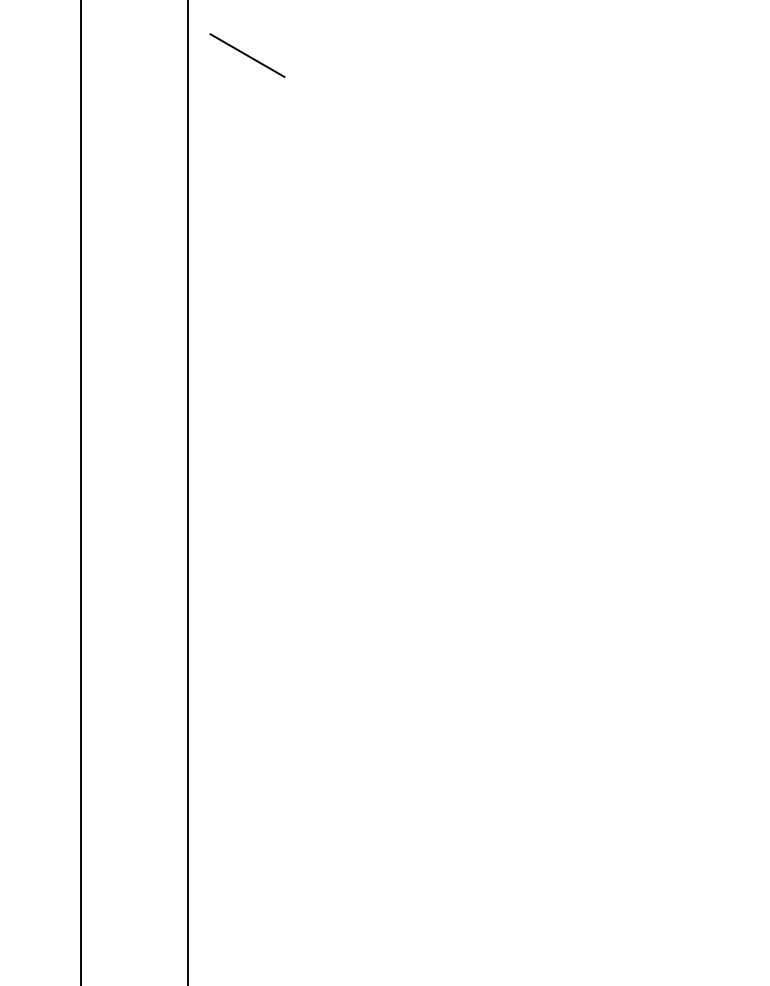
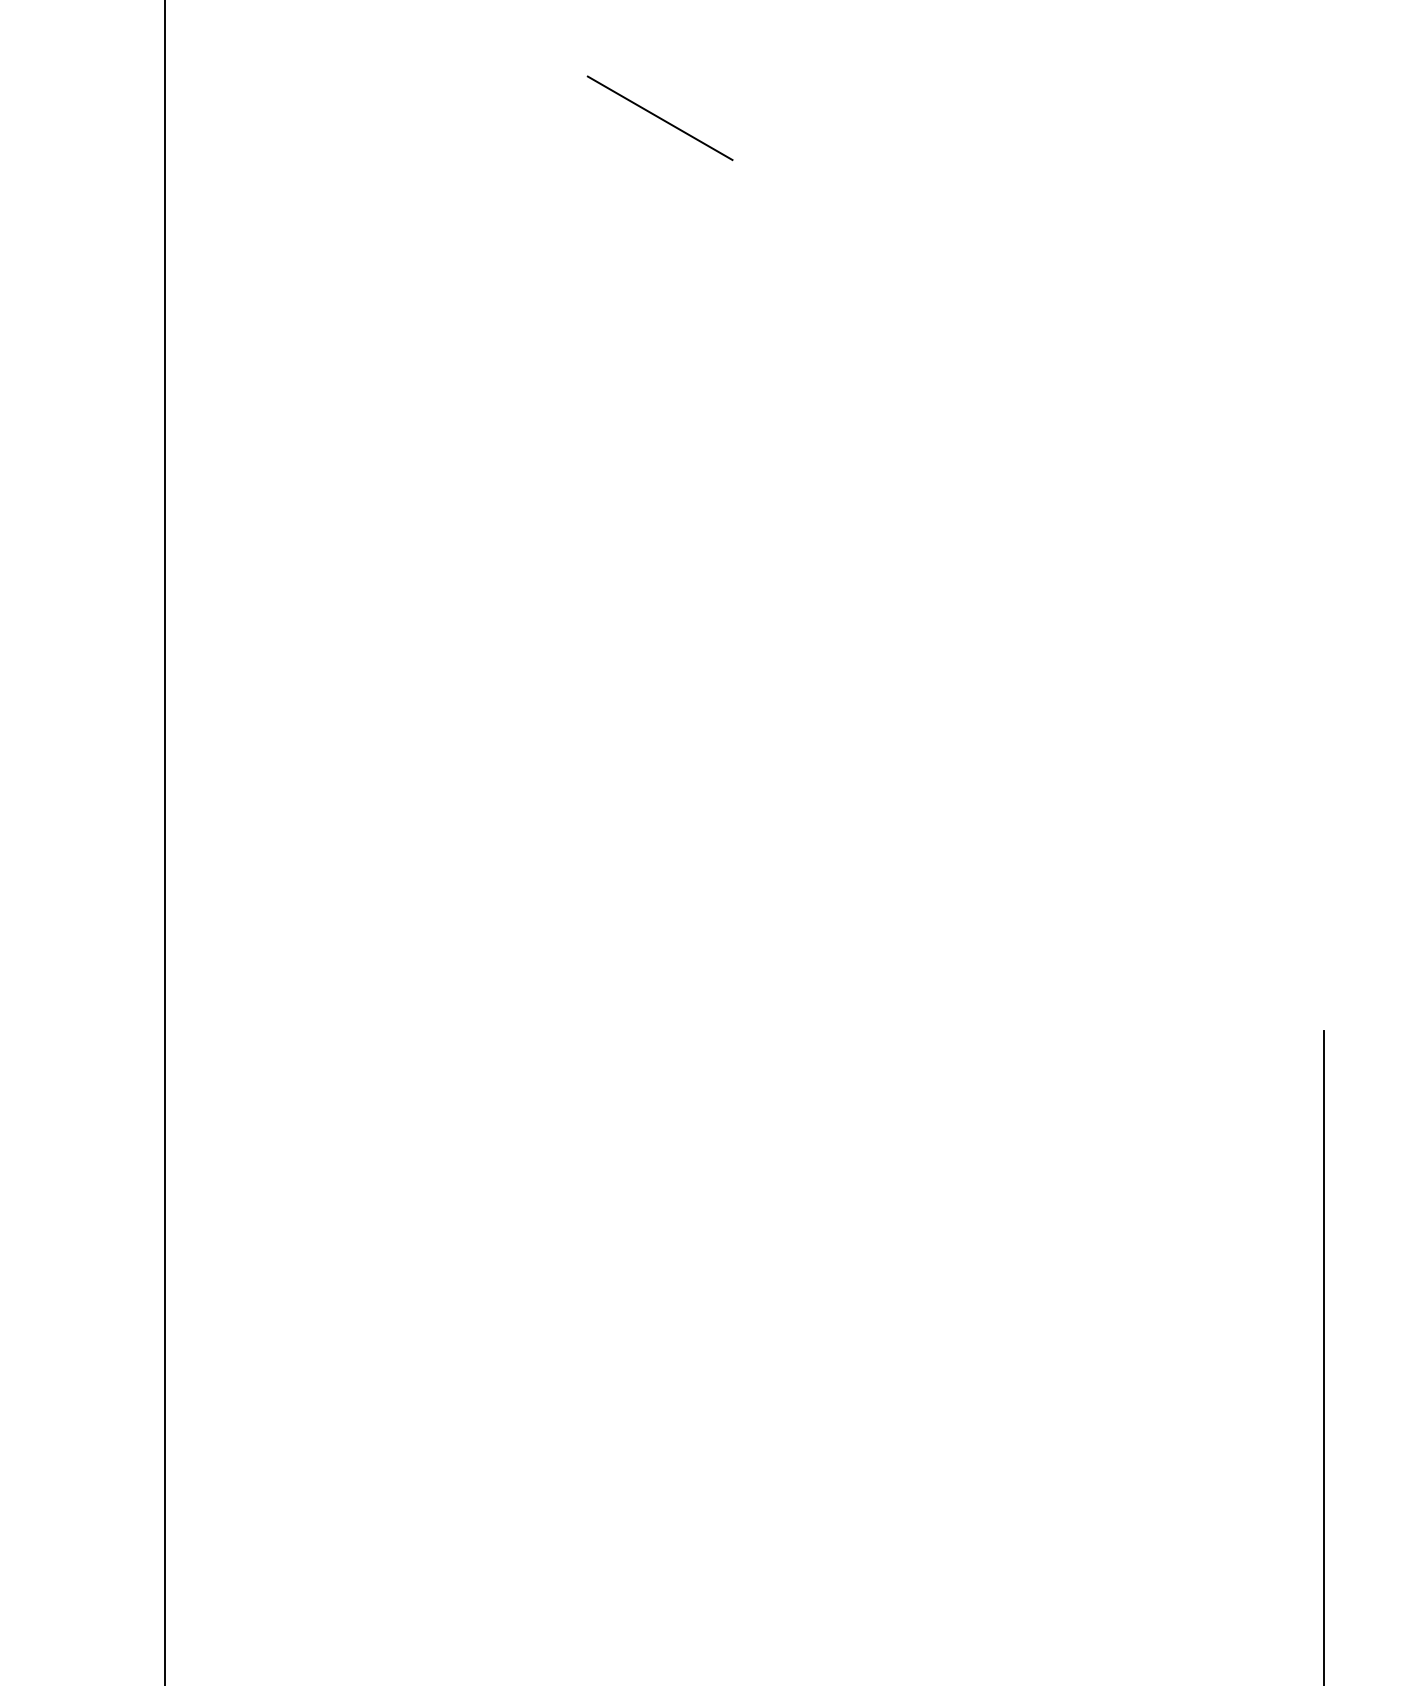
line: (247, 55) -> (660, 118), moved

